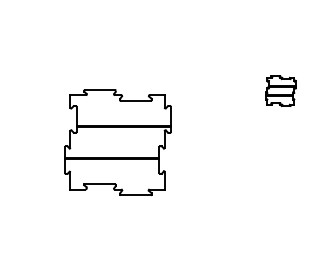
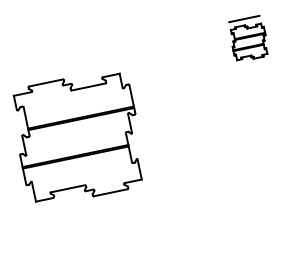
line: (280, 70) -> (243, 18), added

